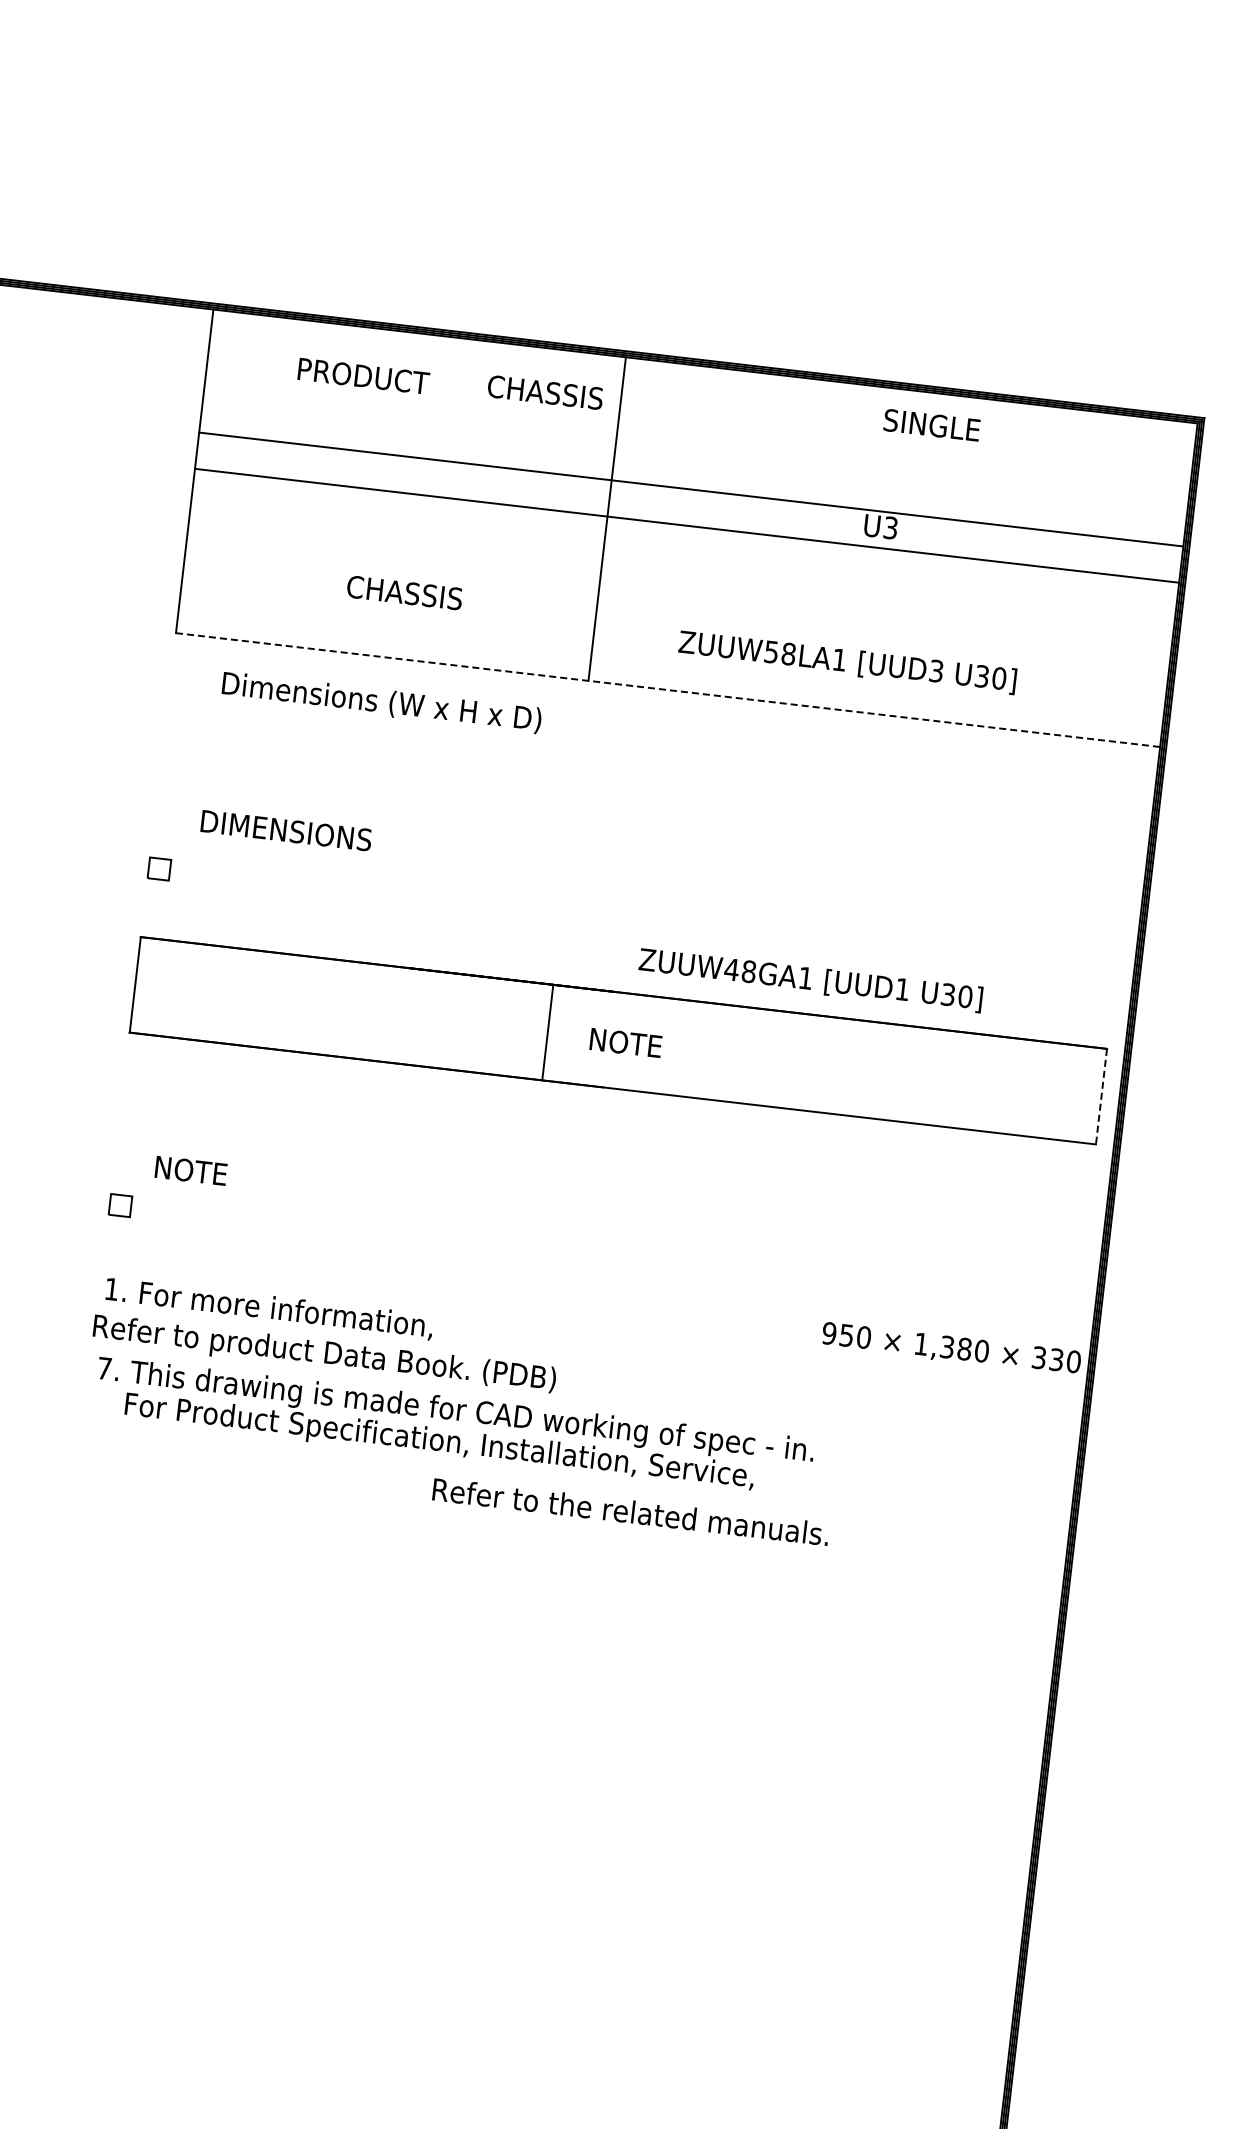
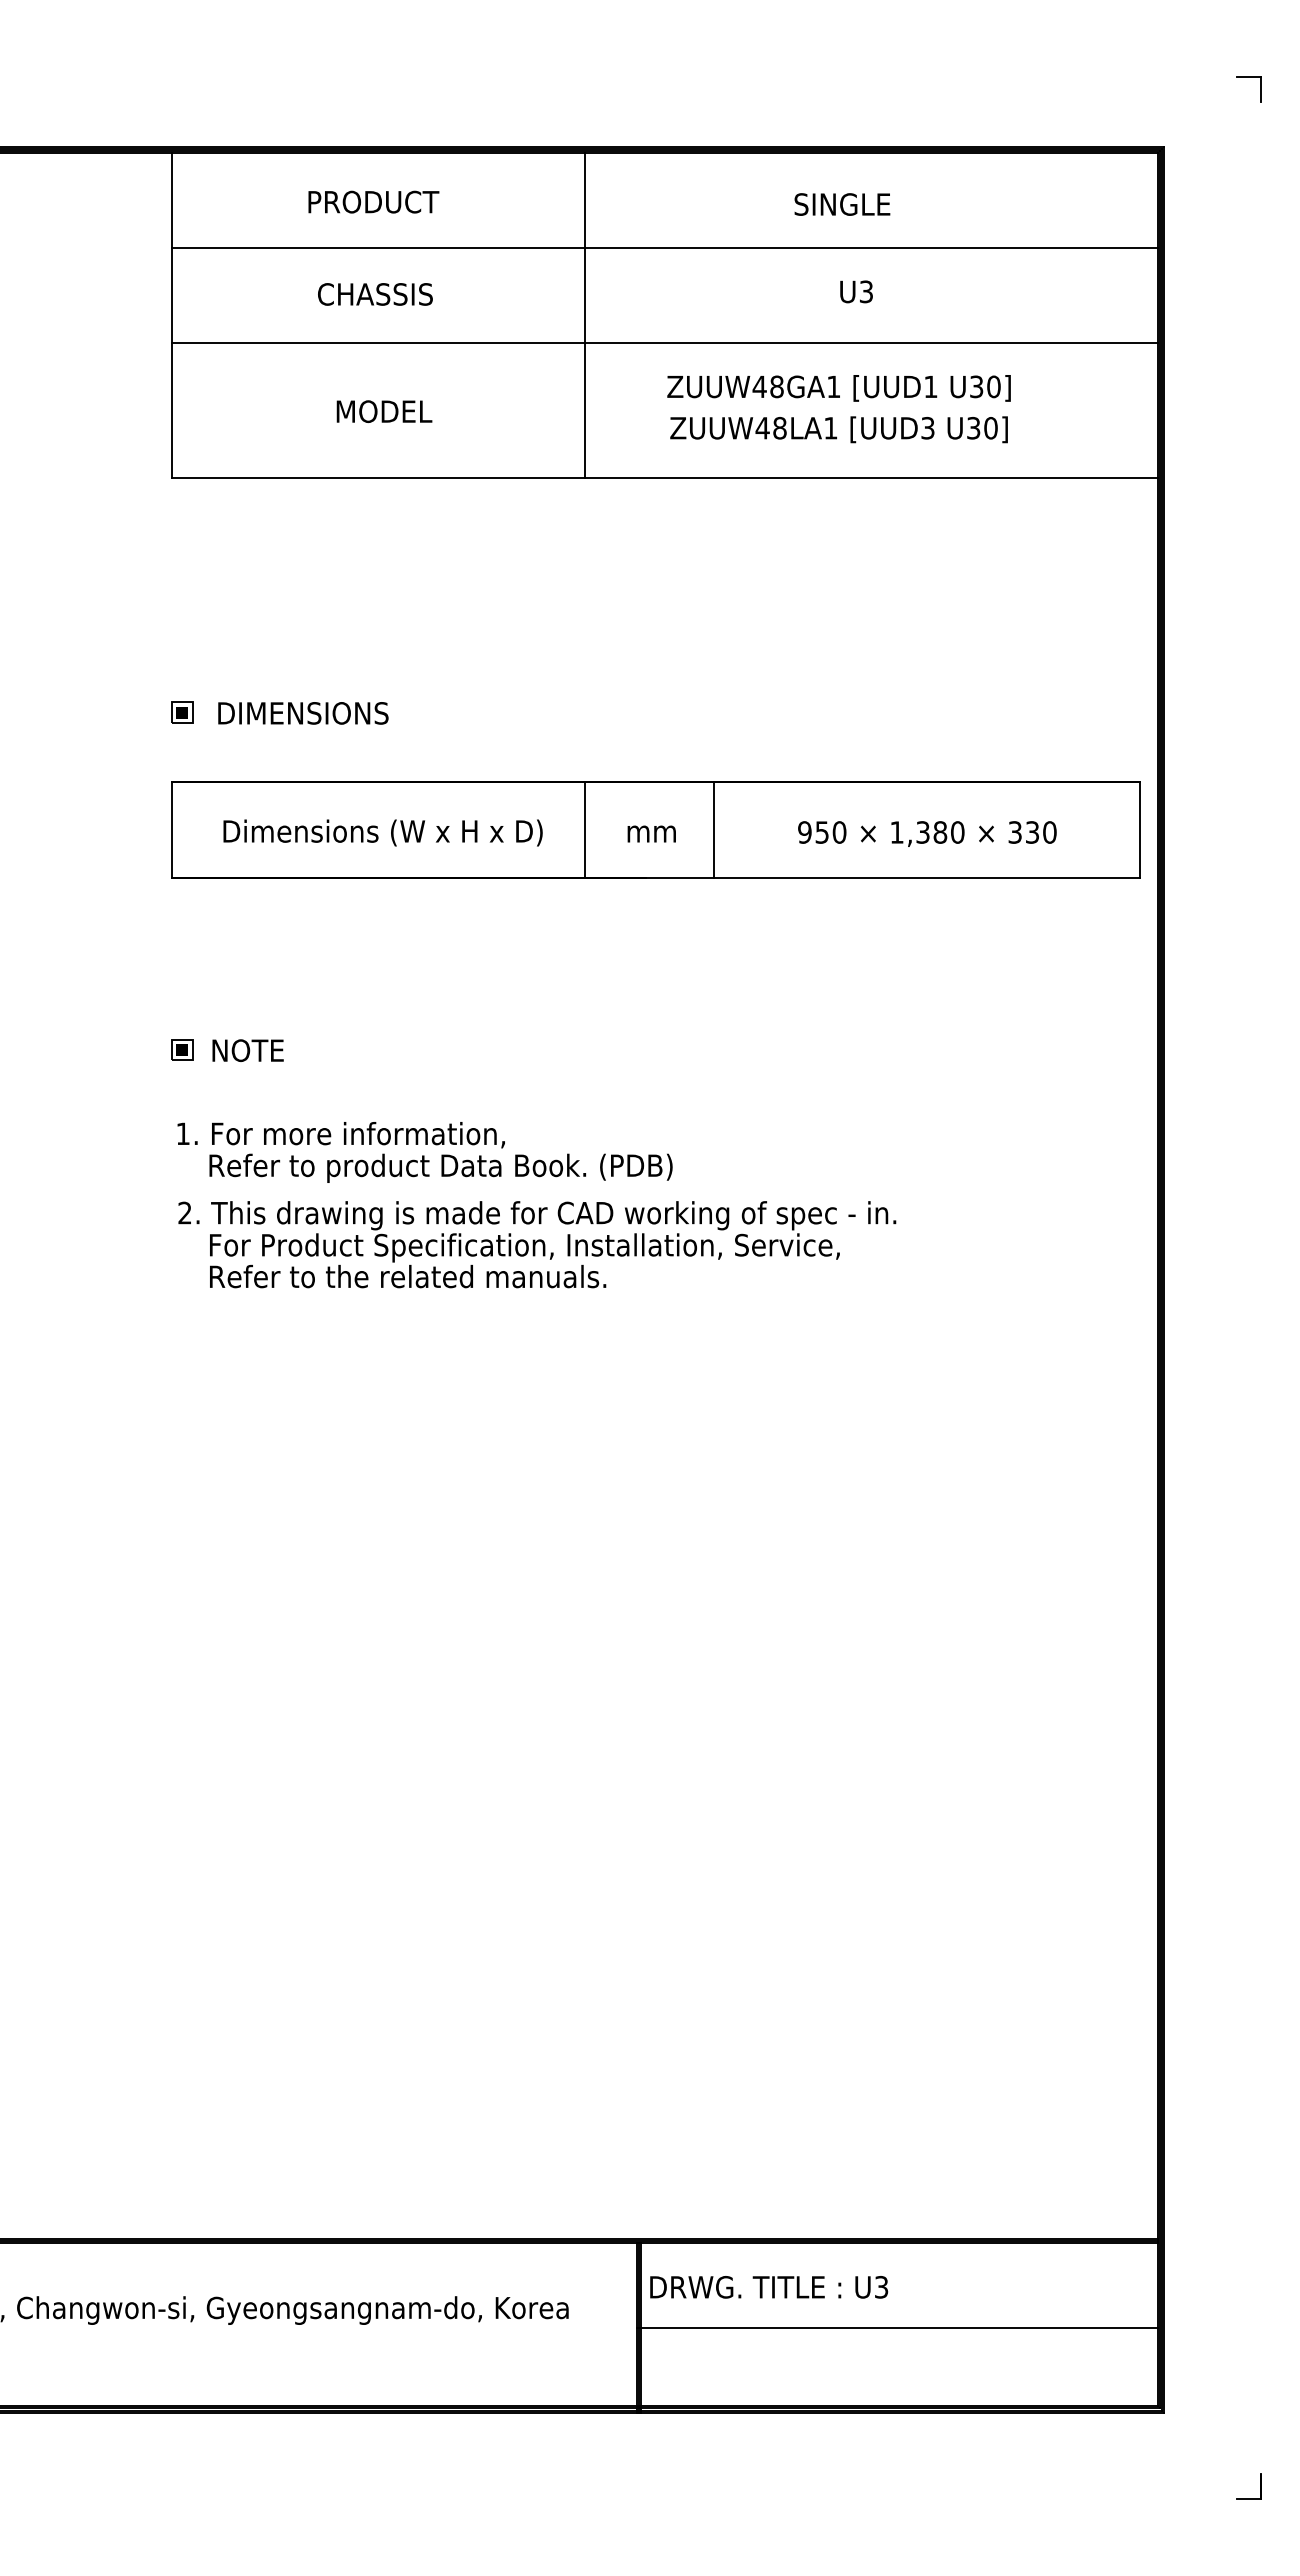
text: (363, 375) -> (373, 201), moved
text: (545, 392) -> (375, 294), moved
text: (932, 425) -> (842, 204), moved
line: (691, 489) -> (664, 342), moved
line: (686, 525) -> (664, 247), moved
text: (404, 592) -> (392, 411), CHASSIS -> MODEL
text: (771, 652) -> (762, 428), ZUUW58LA1 -> ZUUW48LA1
line: (668, 690) -> (665, 477), dashed -> solid
text: (381, 702) -> (382, 832), moved
text: (286, 830) -> (303, 713), moved
fill: (159, 868) -> (182, 712), added
text: (810, 980) -> (838, 388), moved
text: (626, 1043) -> (663, 831), NOTE -> mm
line: (677, 1046) -> (714, 829), added
line: (1101, 1097) -> (1139, 830), dashed -> solid
text: (190, 1170) -> (247, 1050), moved
fill: (120, 1205) -> (182, 1049), added
text: (951, 1348) -> (927, 833), moved
text: (324, 1353) -> (440, 1167), moved
text: (104, 1367) -> (184, 1212), 7. -> 2.
text: (631, 1511) -> (408, 1276), moved

